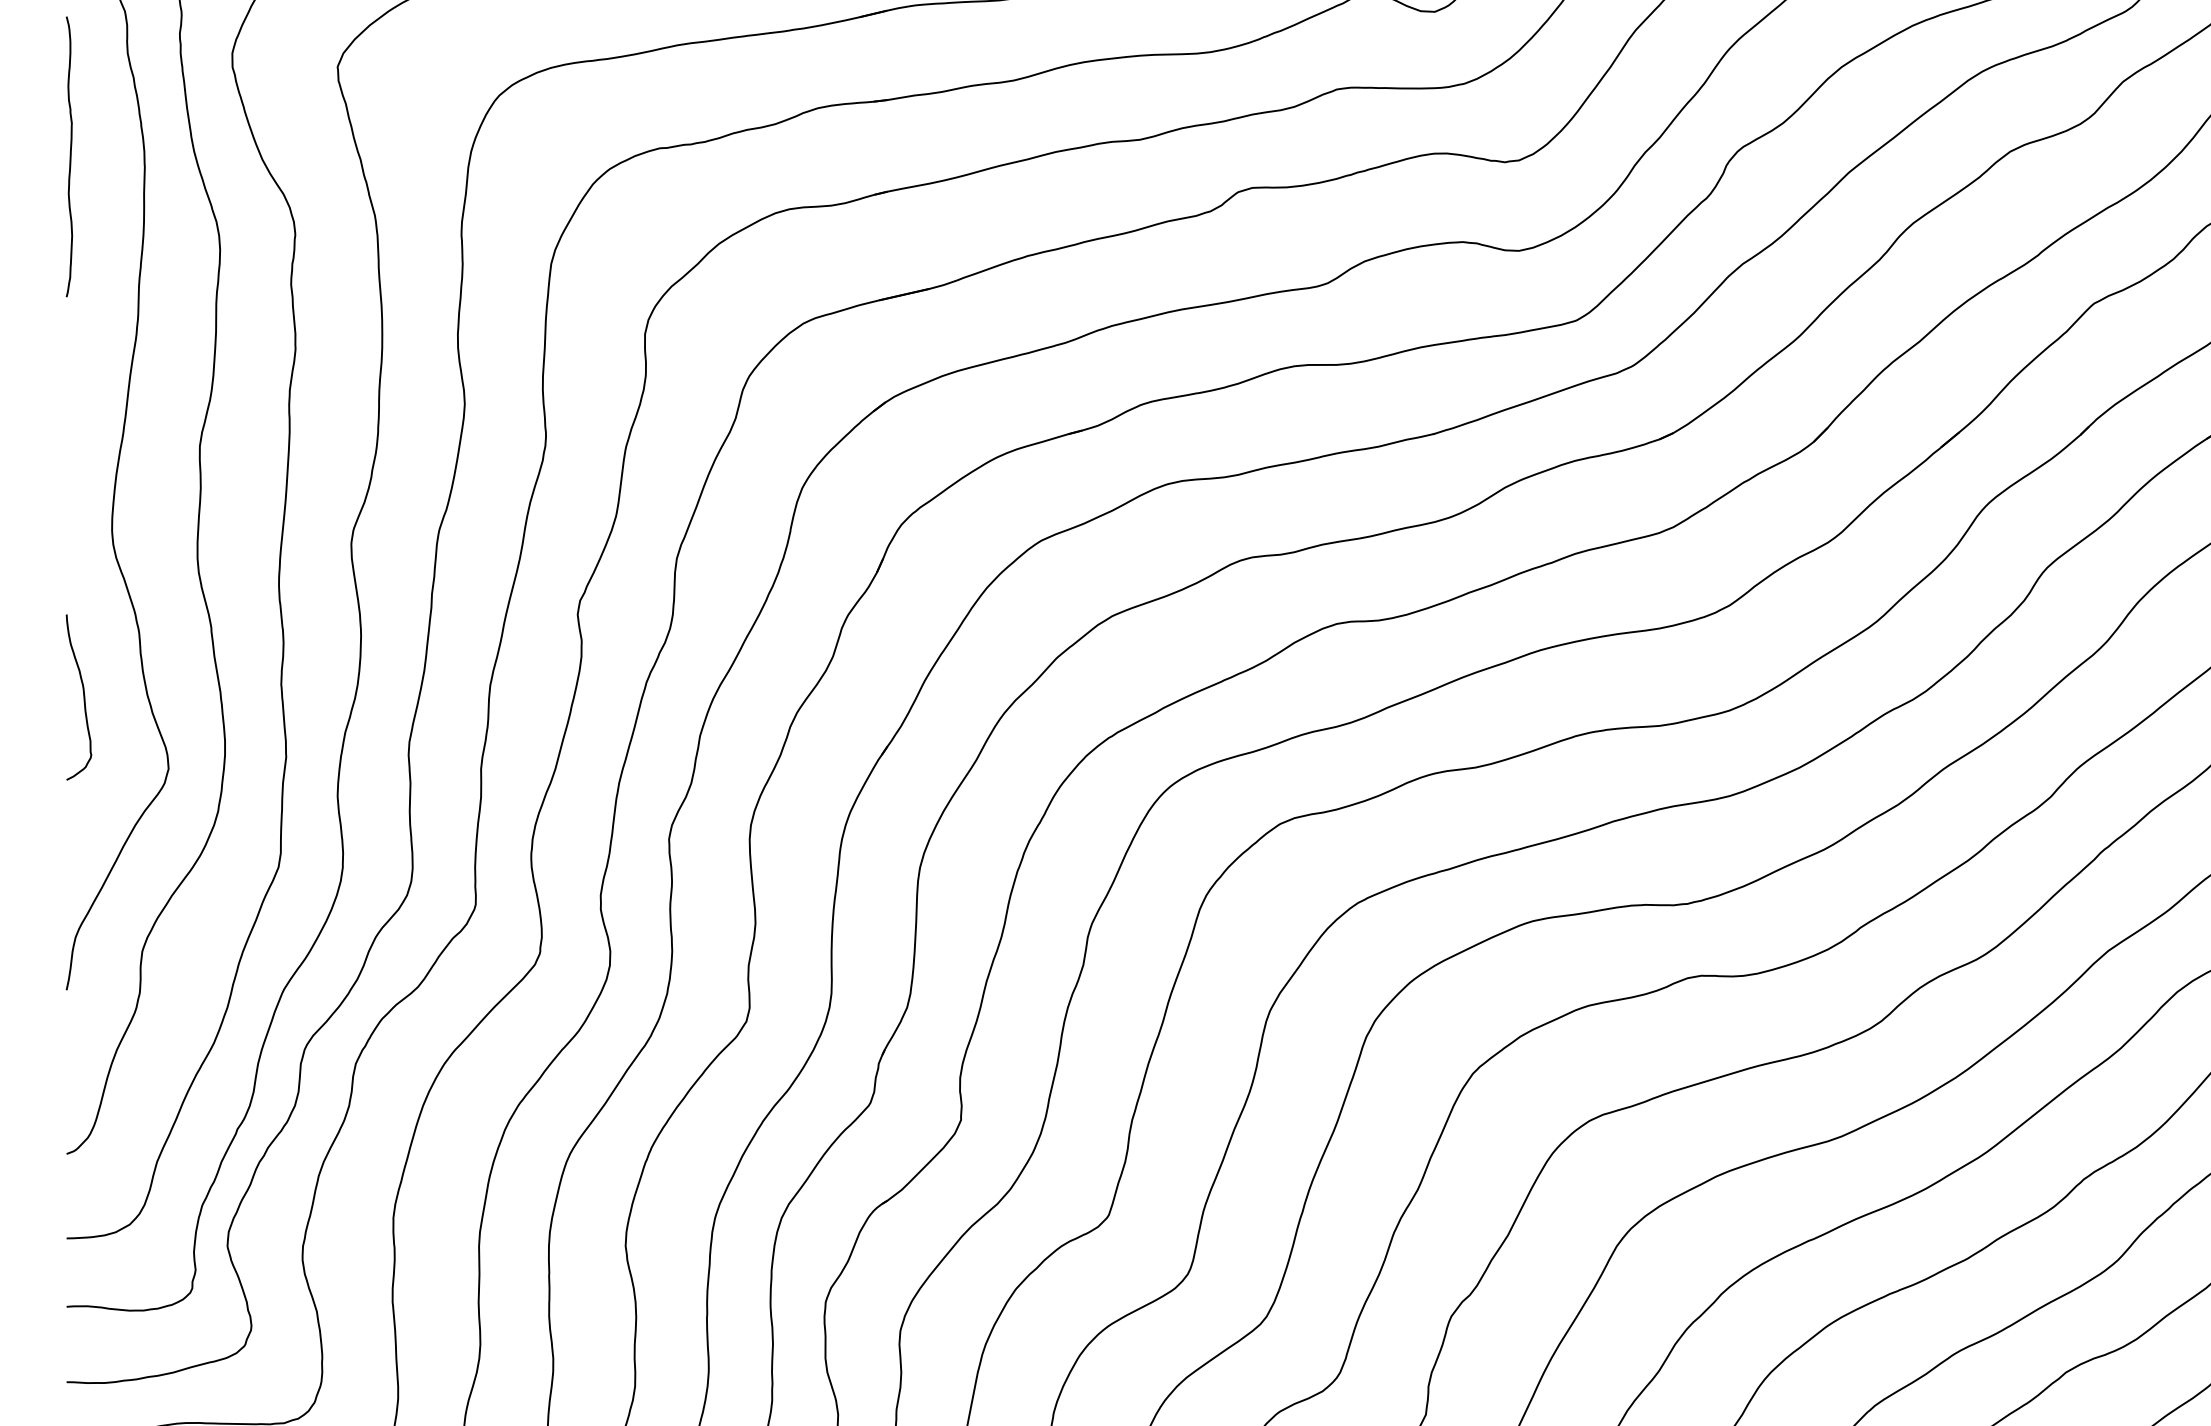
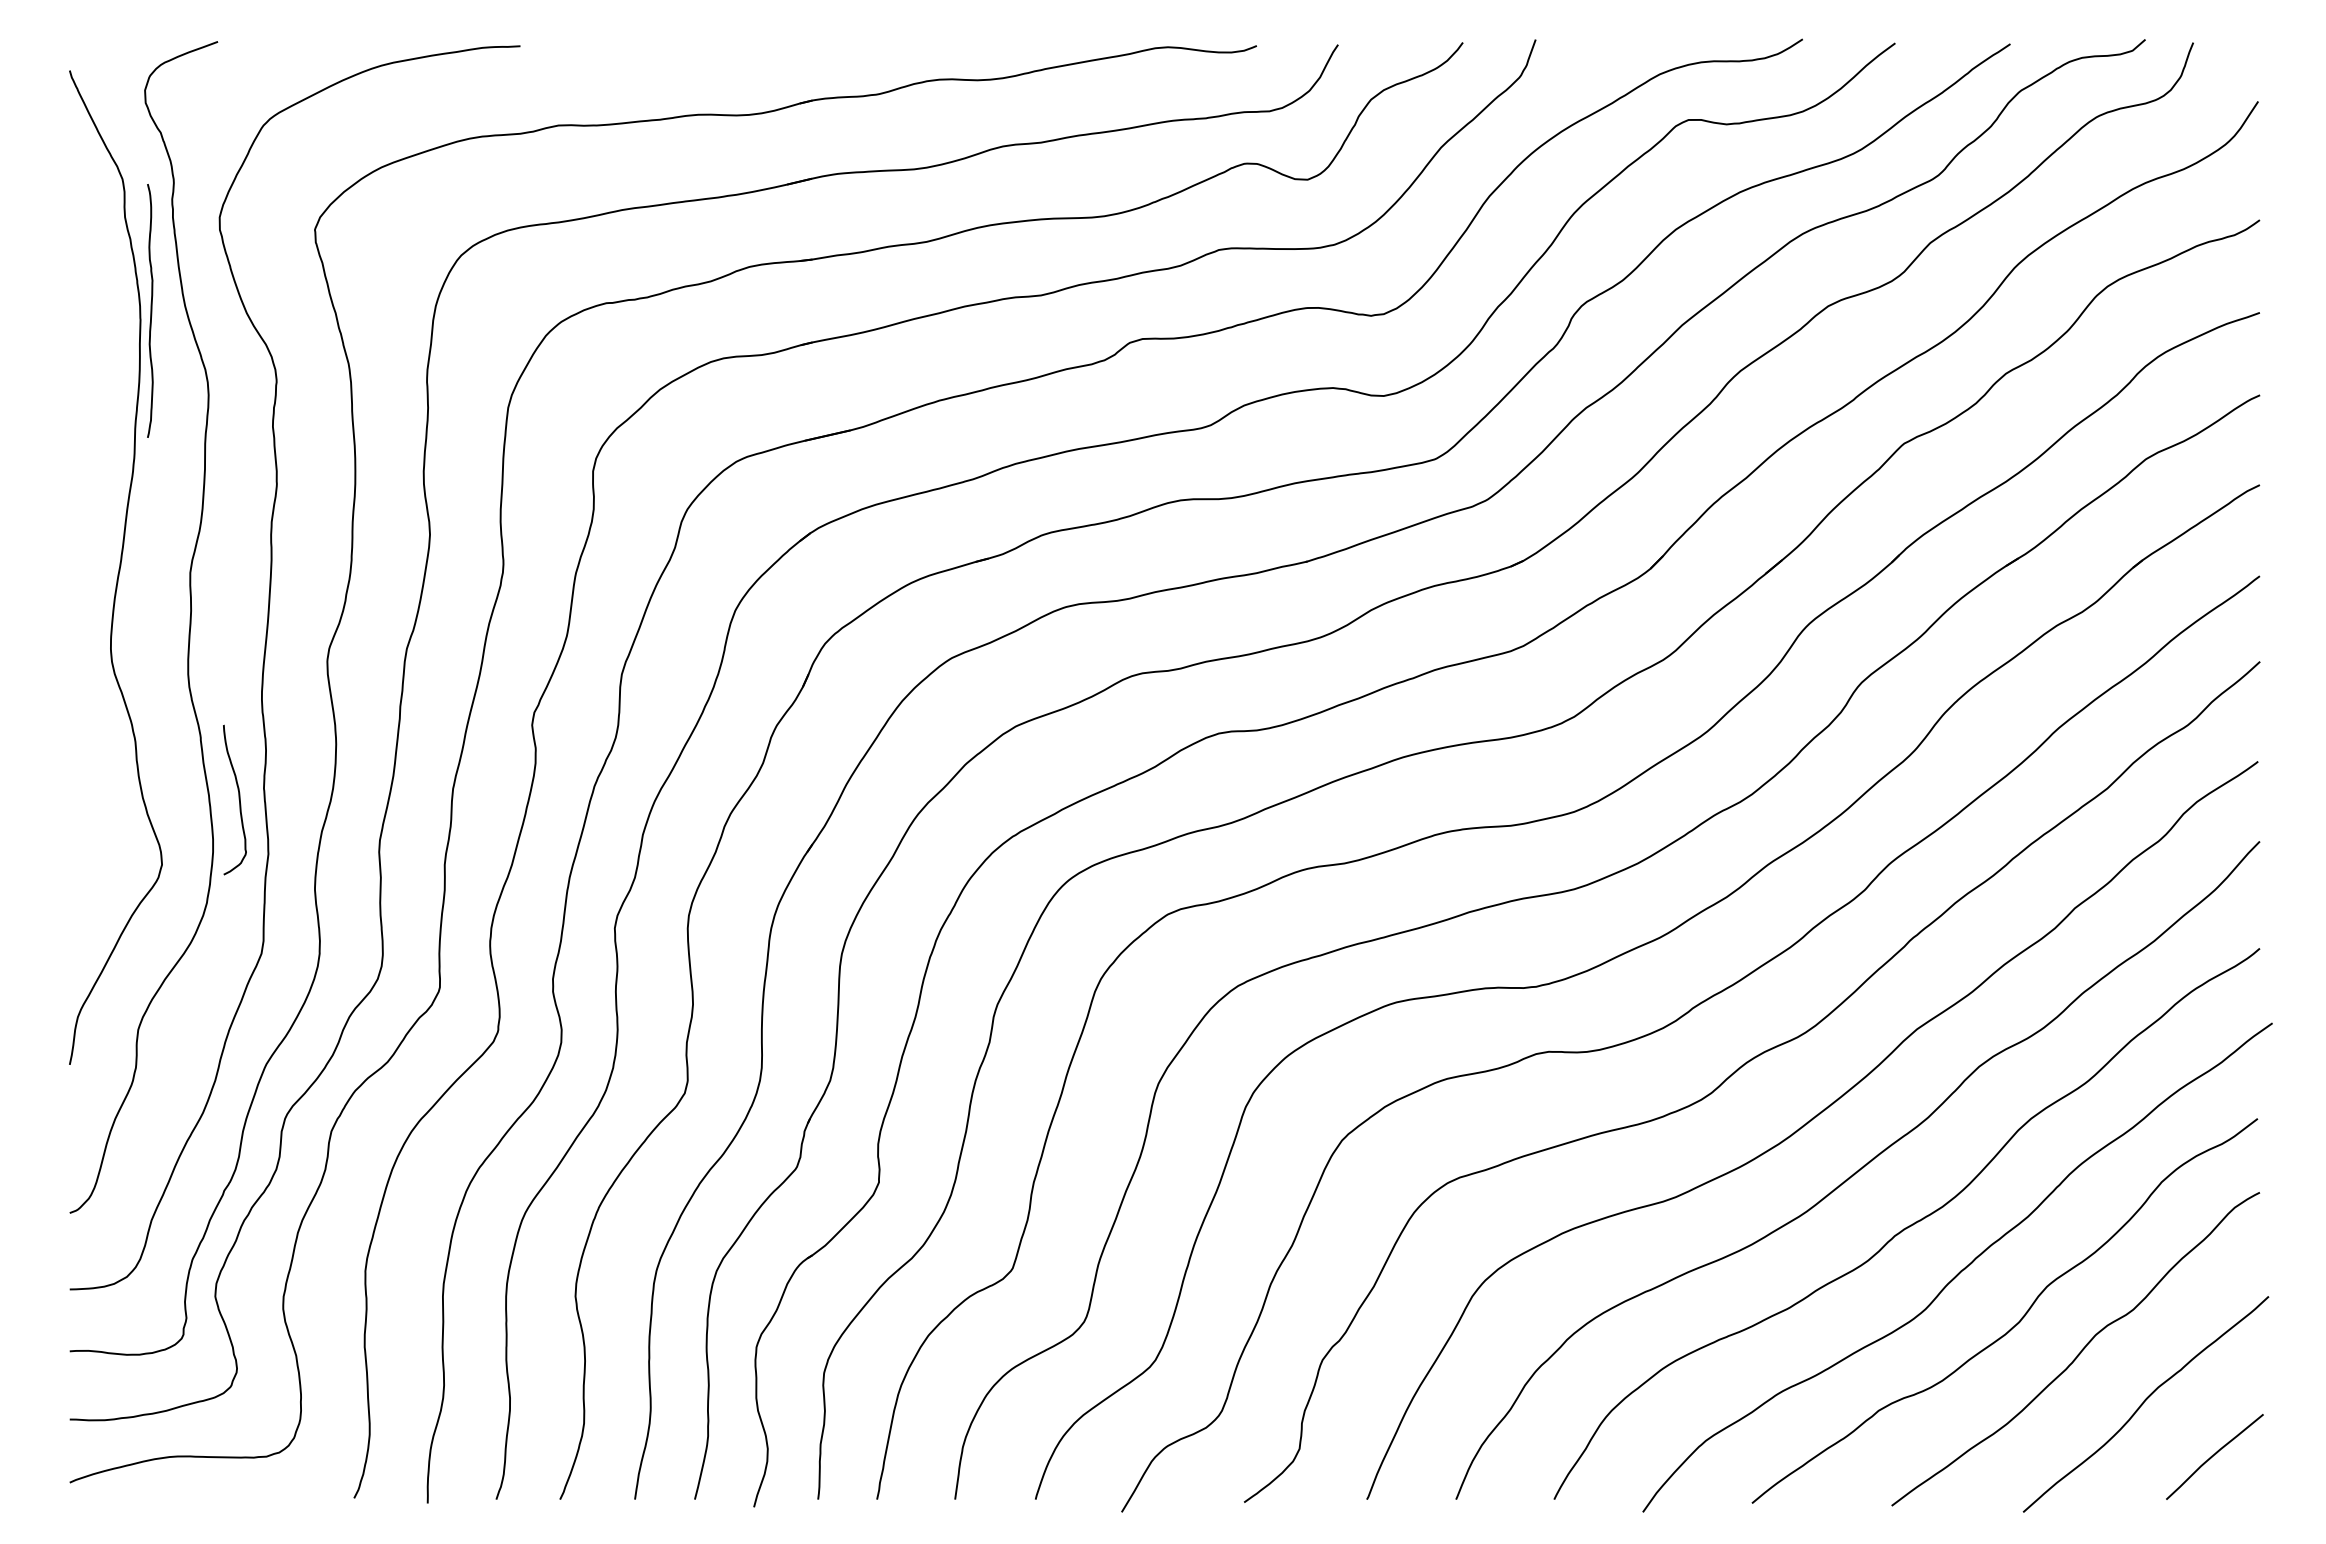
curve: (69, 156) -> (150, 310), moved
curve: (82, 696) -> (238, 799), moved

